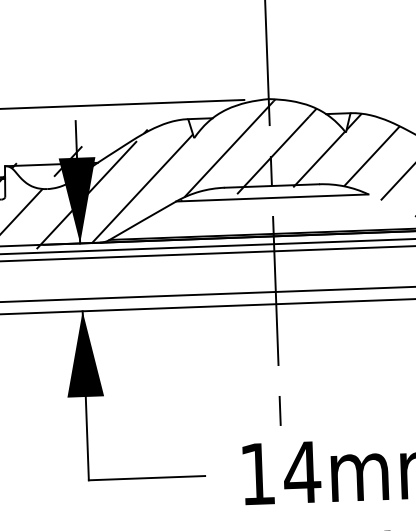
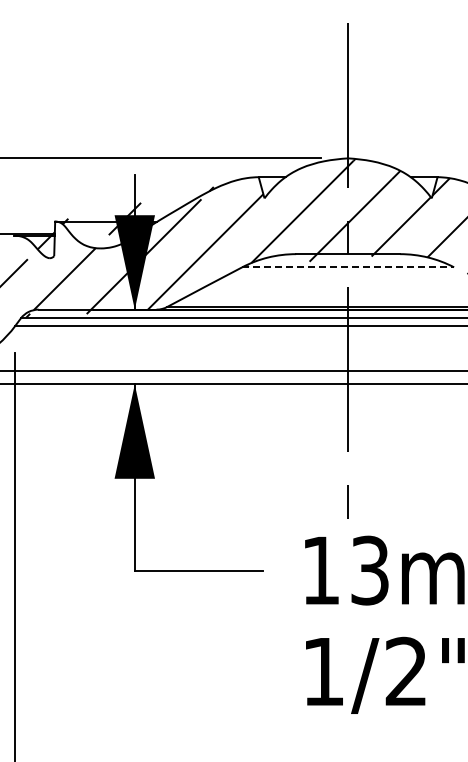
line: (272, 198) -> (348, 267), solid -> dashed
text: (301, 472) -> (369, 570), 14 -> 13

